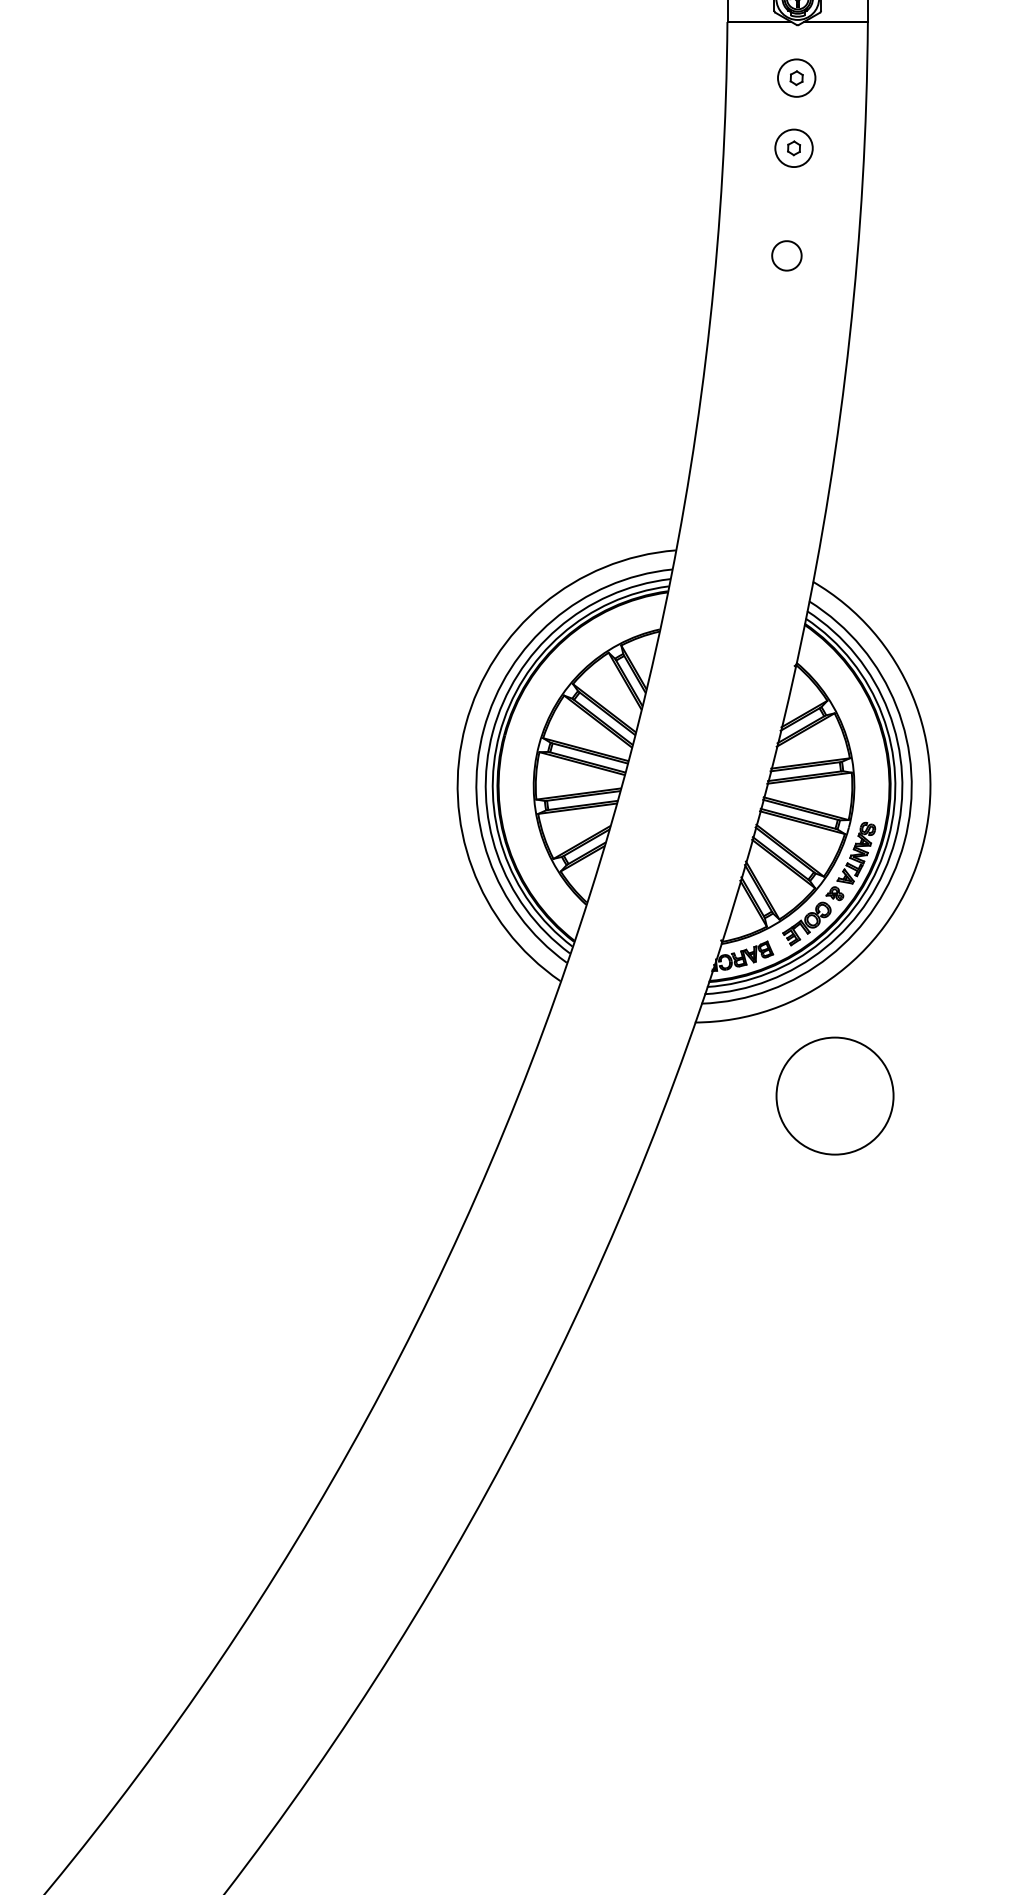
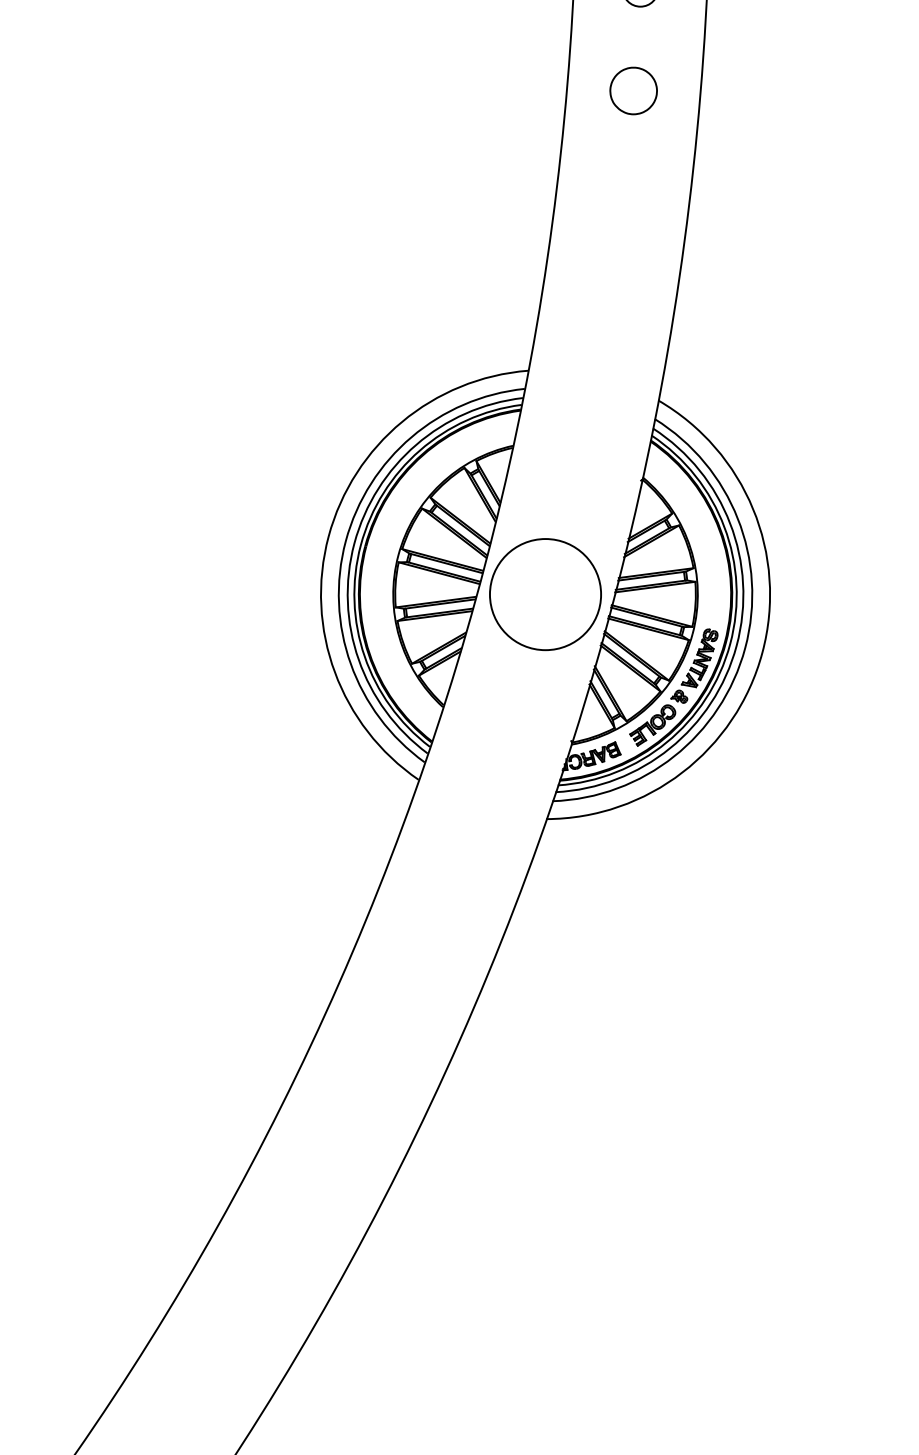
part: (786, 255) -> (633, 90), size x1.67
circle: (834, 1095) -> (545, 594), moved

